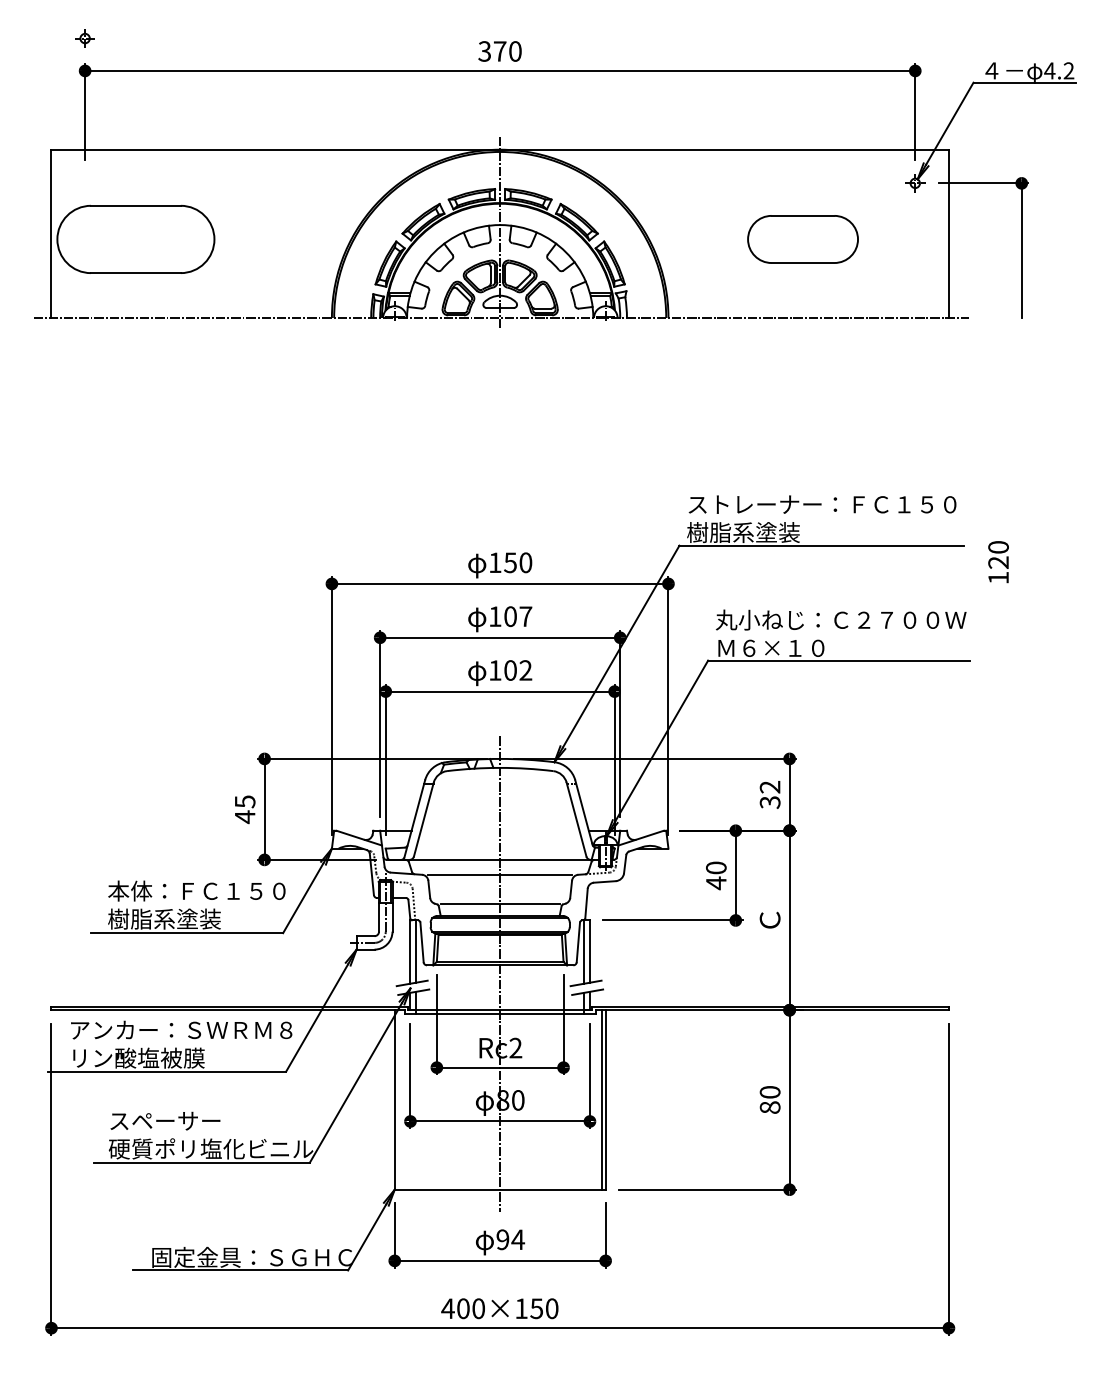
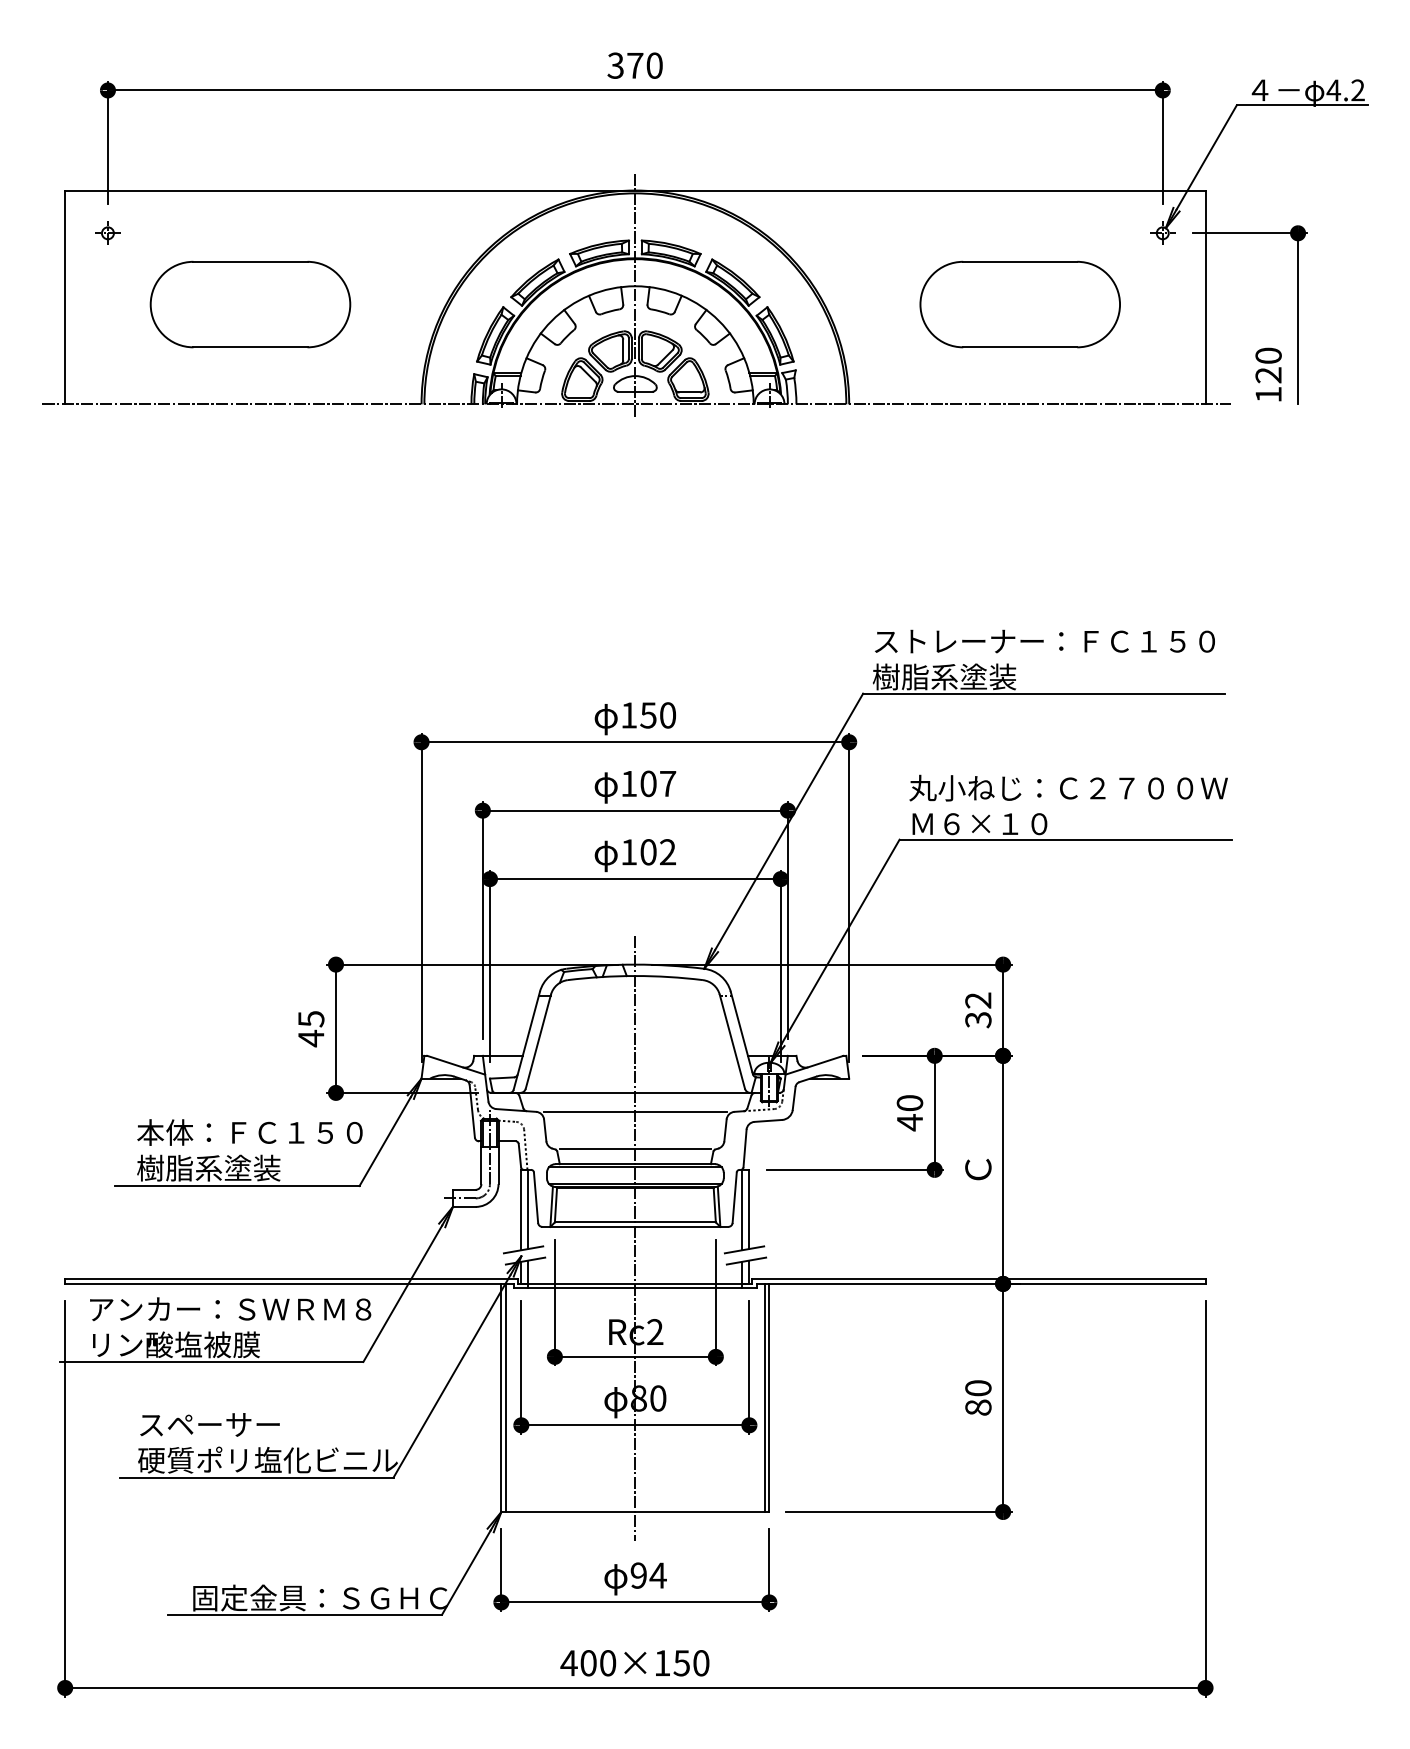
part: (84, 37) -> (107, 232), moved
part: (135, 239) -> (250, 304), moved
part: (802, 239) -> (1019, 304), size x1.43
text: (998, 562) -> (1268, 374), moved
line: (397, 1099) -> (505, 1397), added

